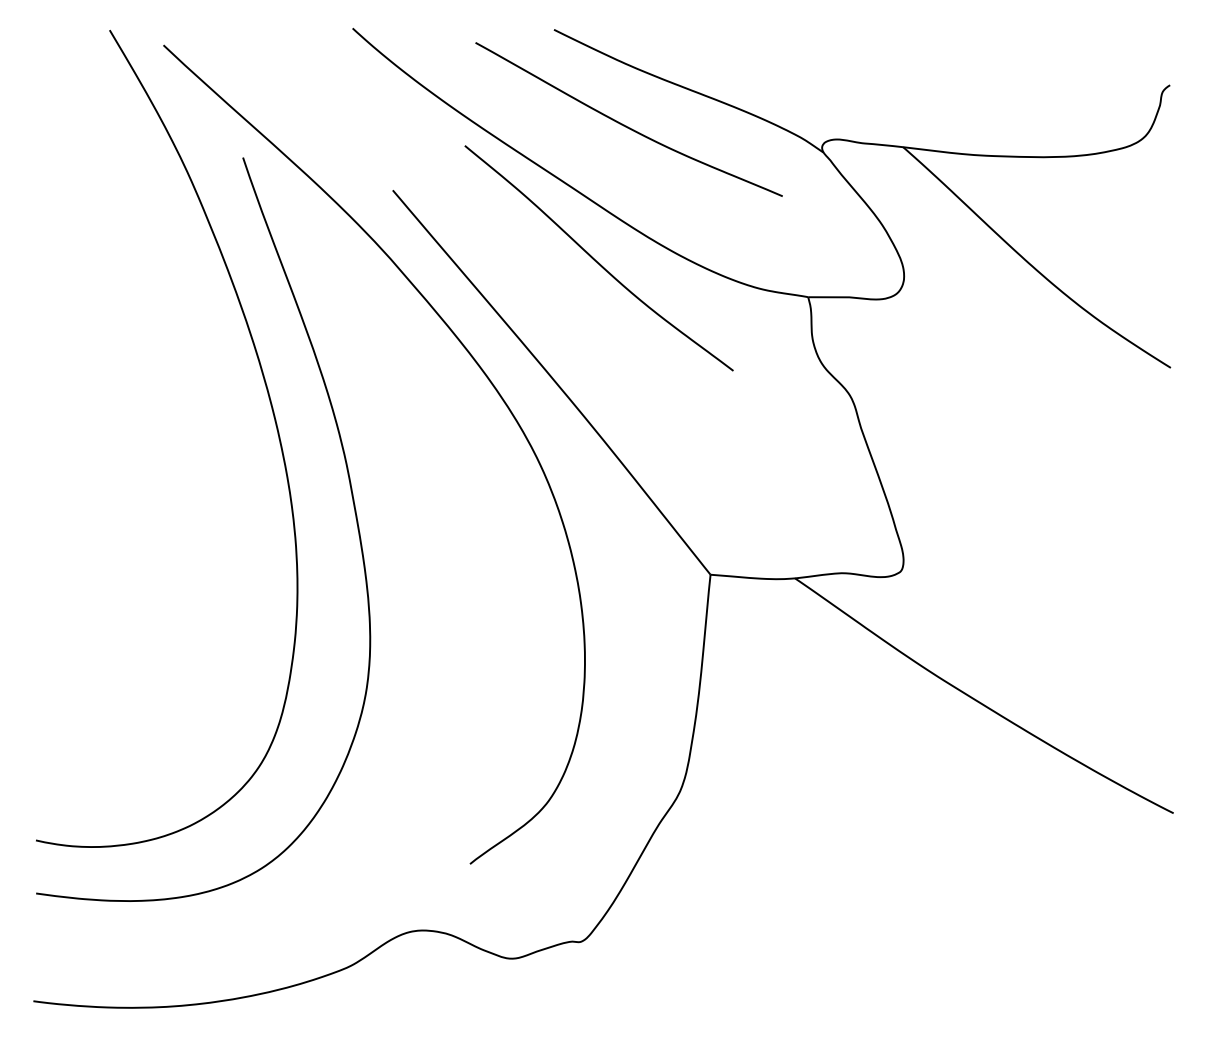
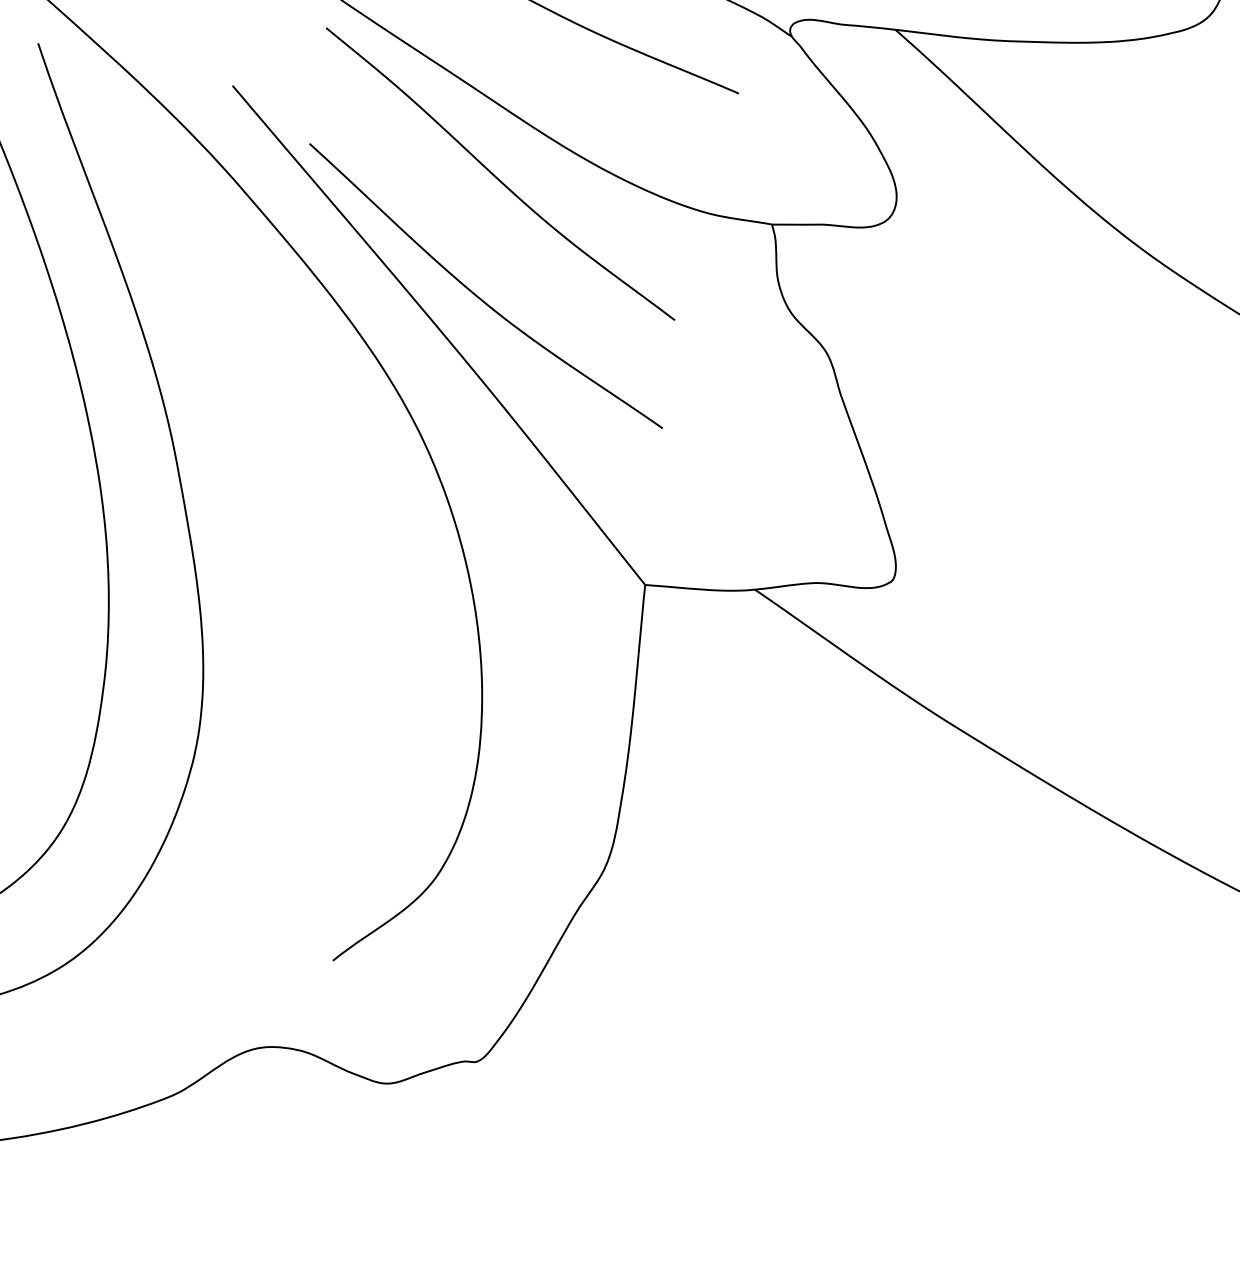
curve: (580, 350) -> (476, 293), added

